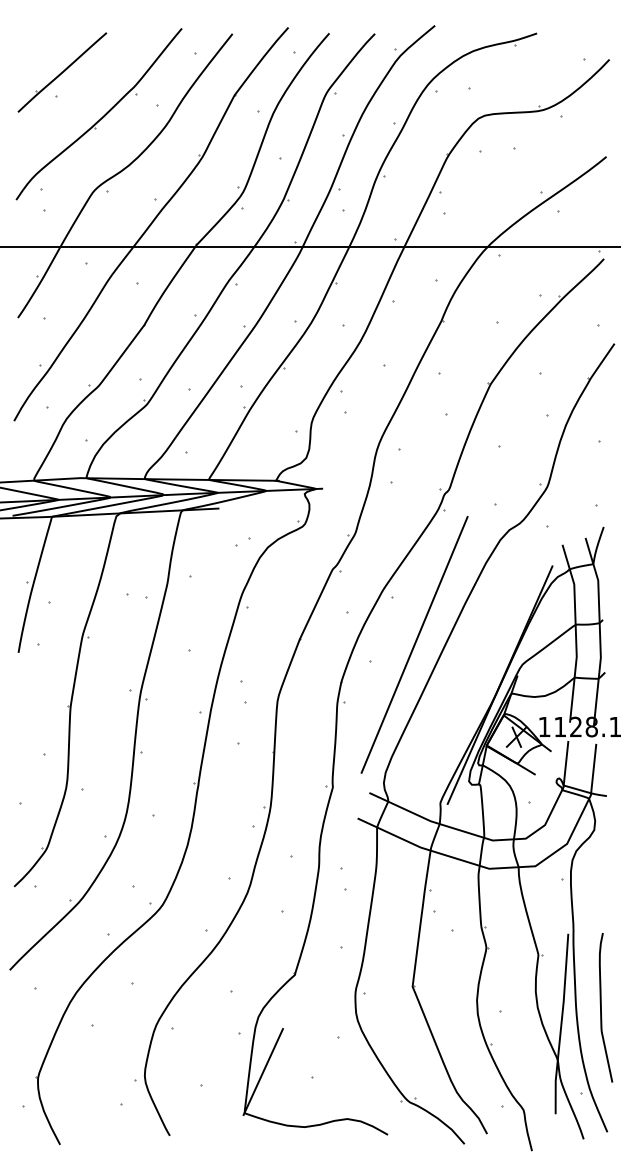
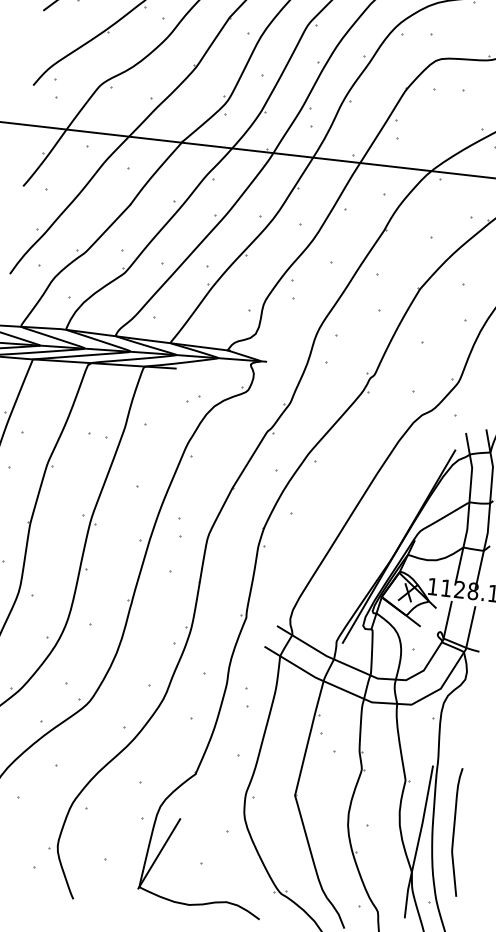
line: (414, 644) -> (329, 503), removed

